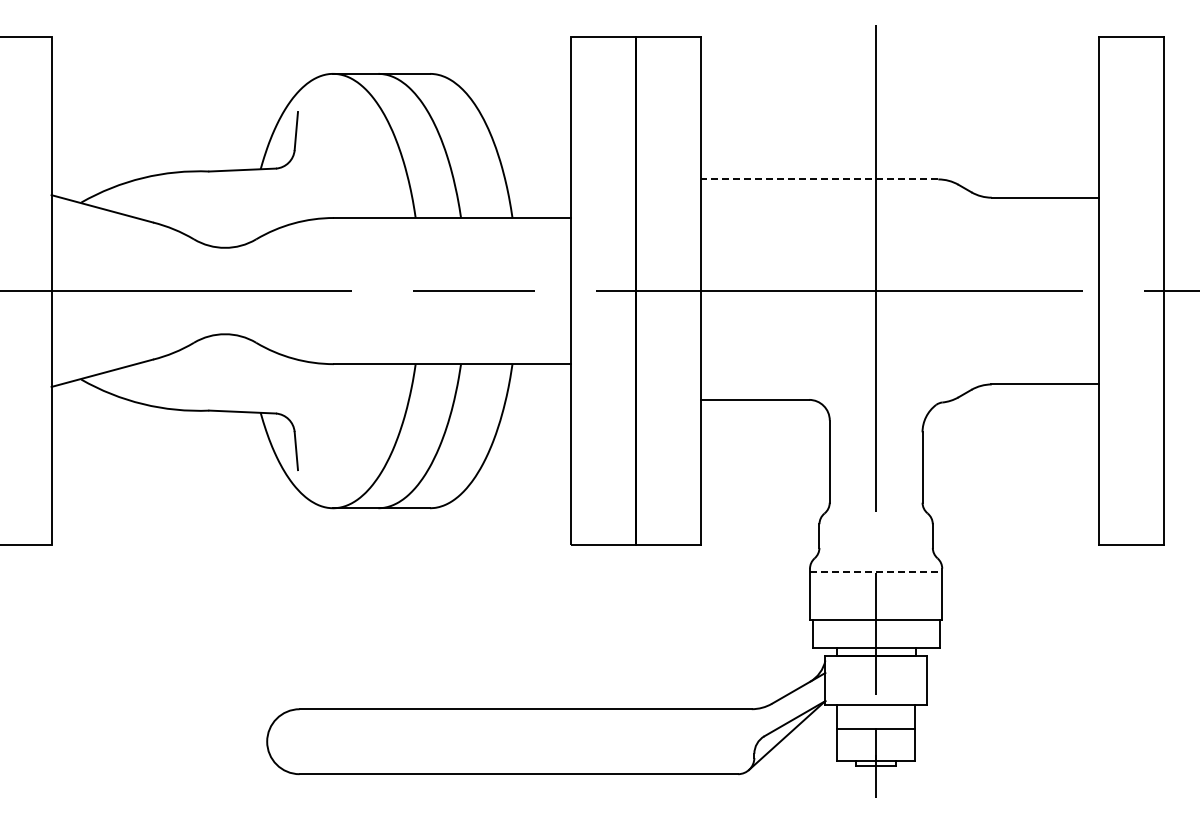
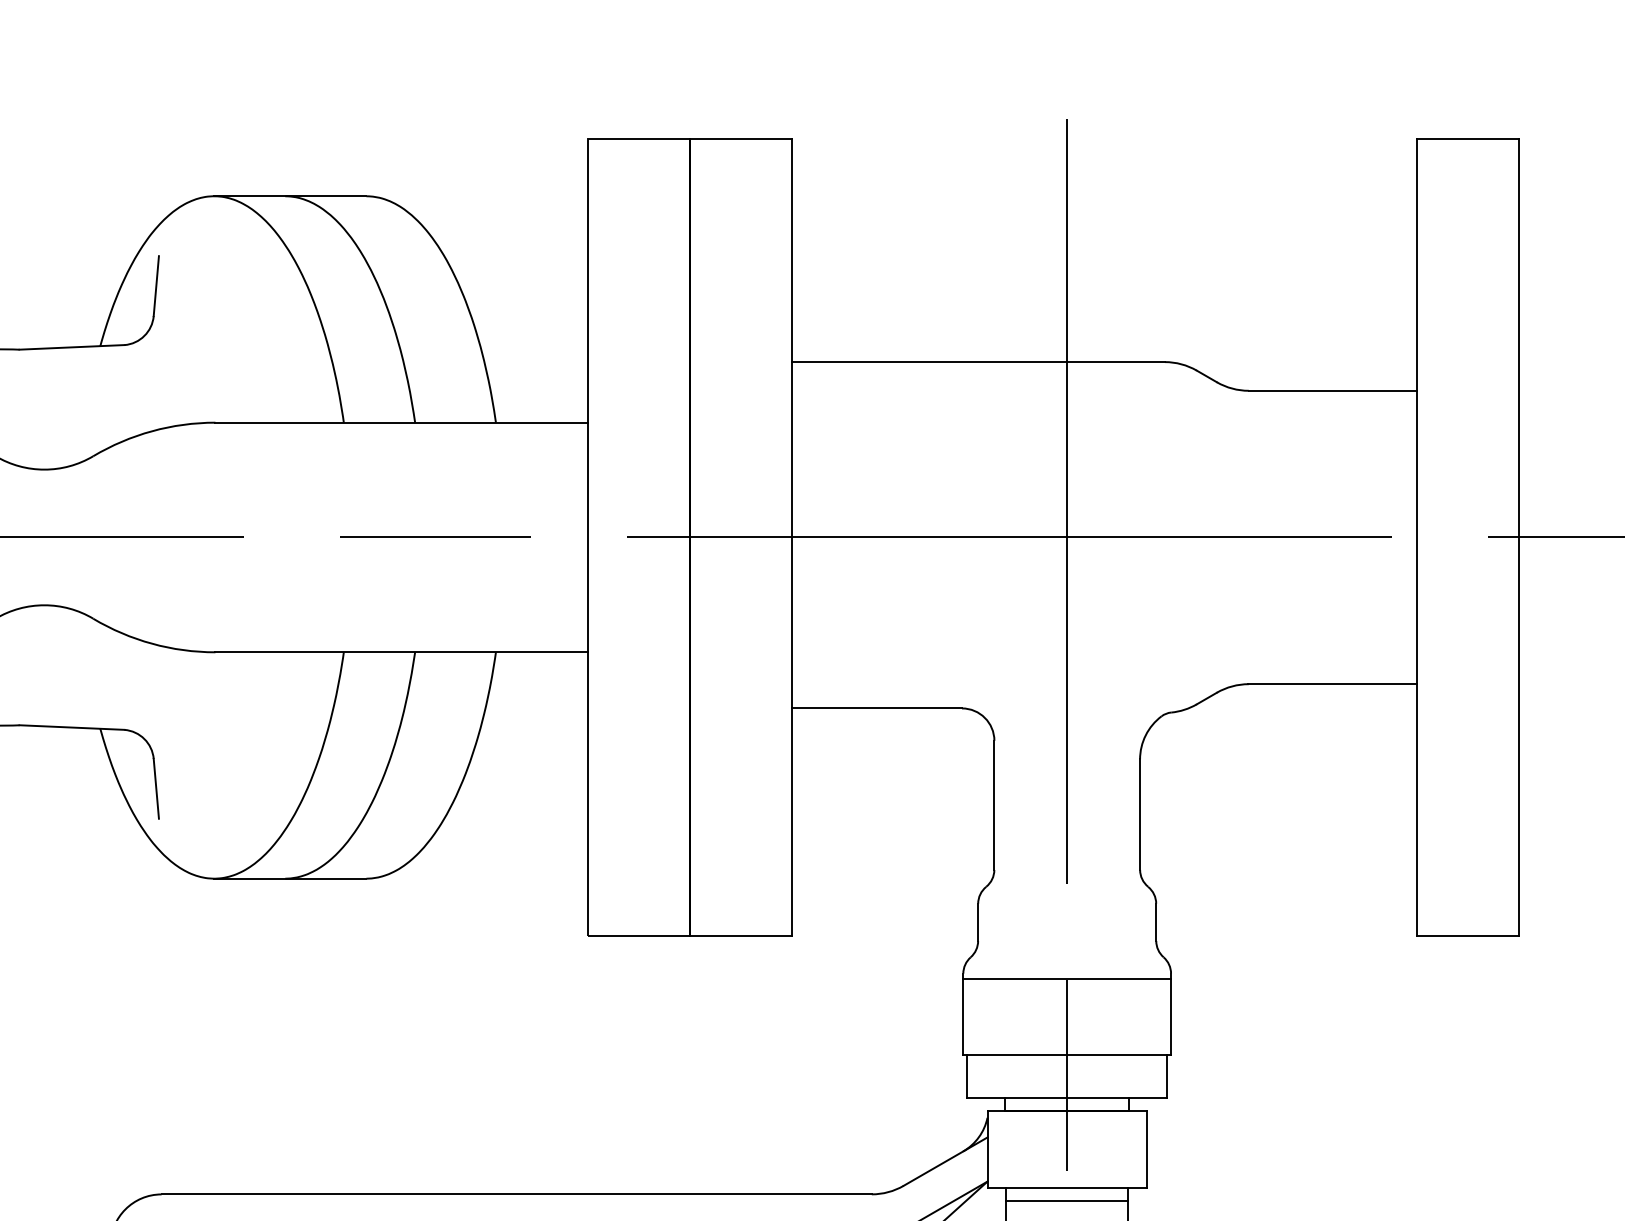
line: (819, 179) -> (978, 362), dashed -> solid
line: (876, 572) -> (1067, 979), dashed -> solid
line: (876, 713) -> (1067, 1201), added

